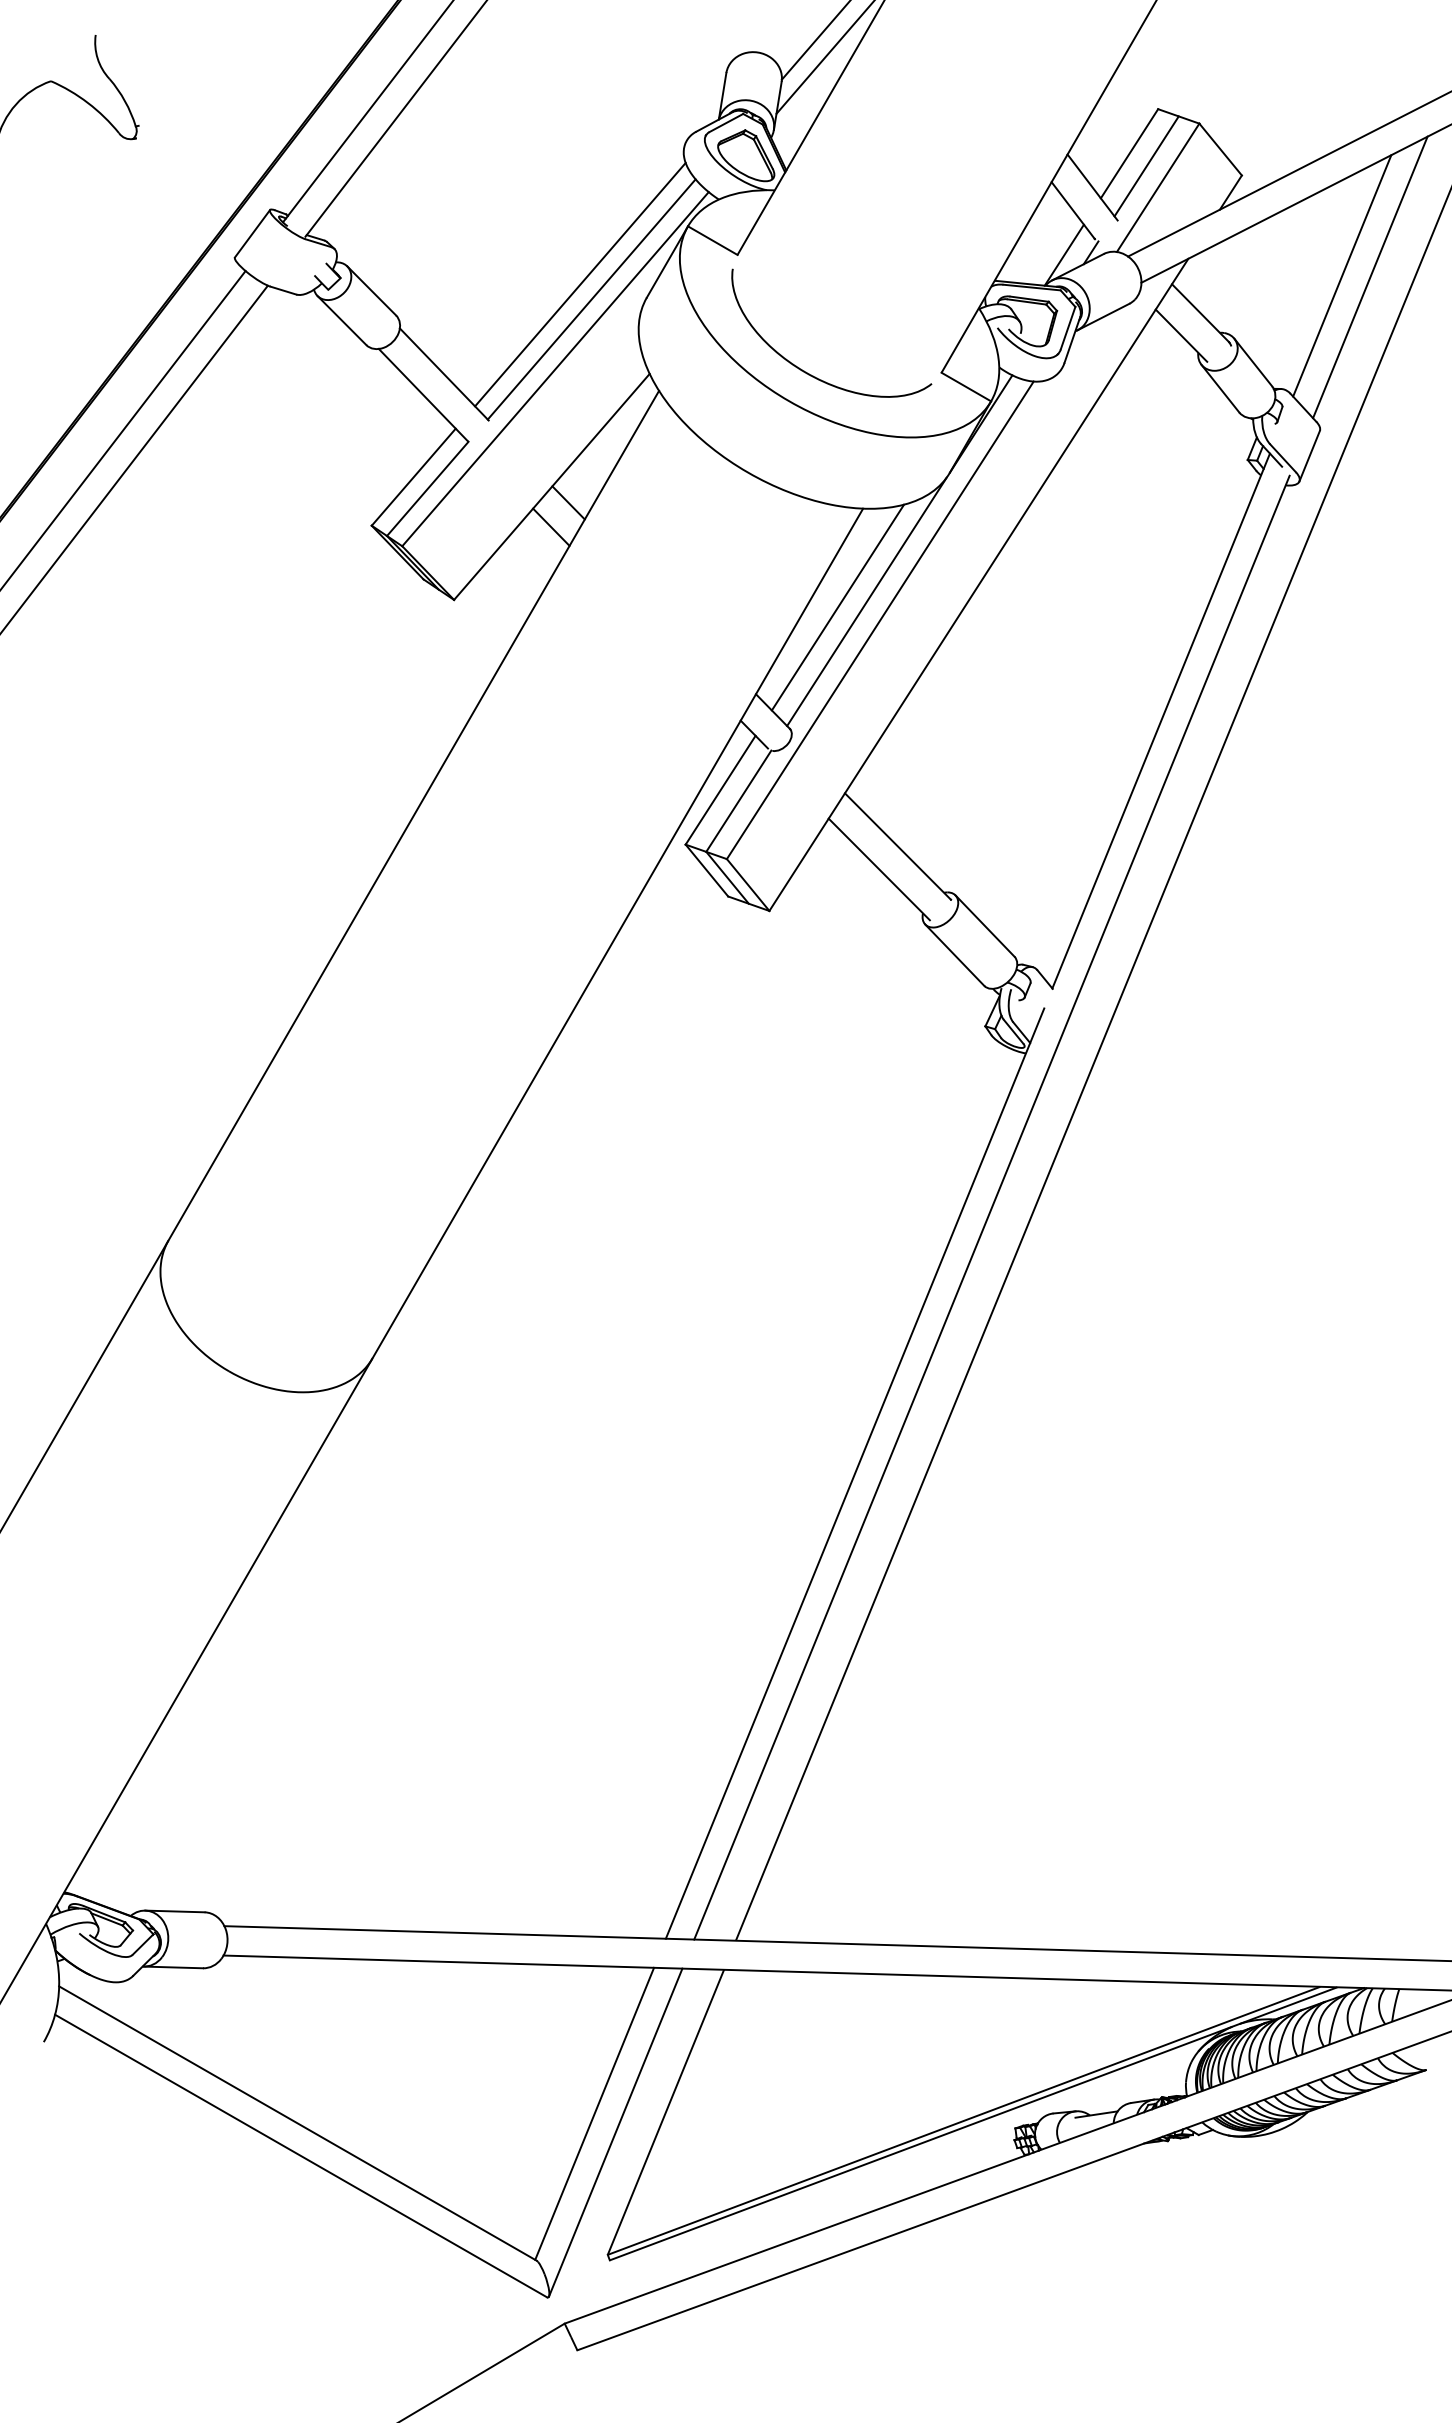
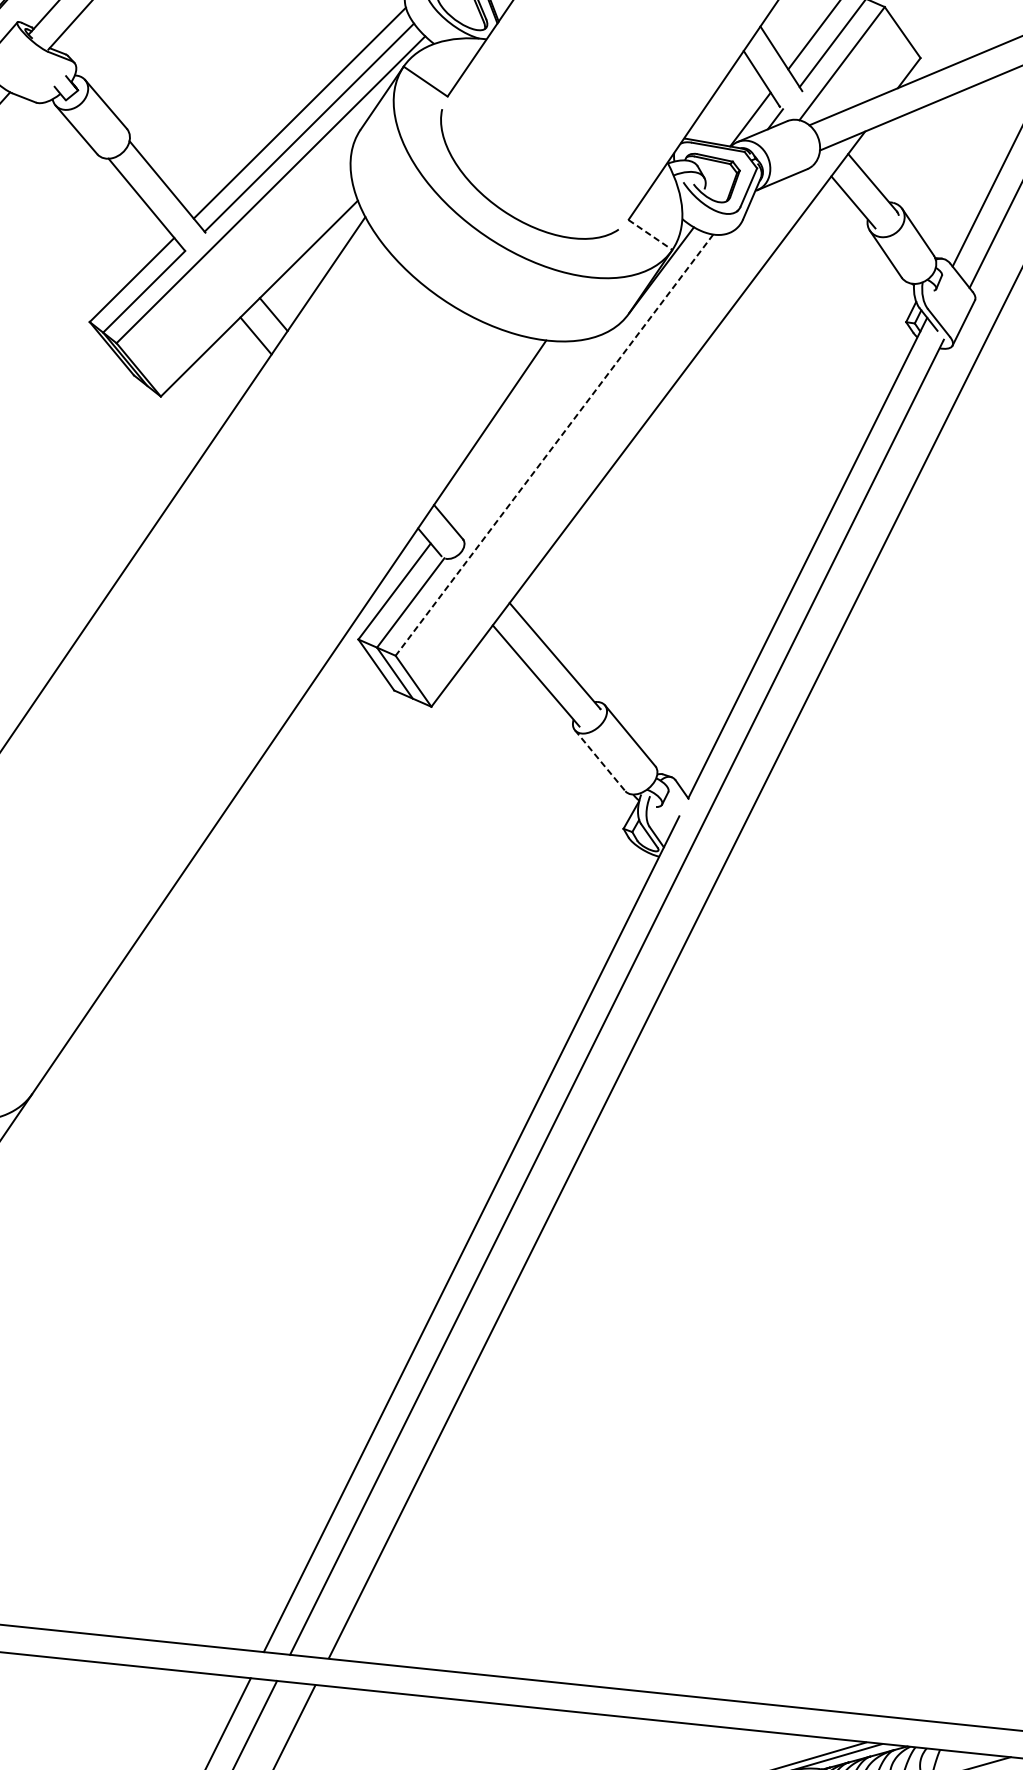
line: (966, 387) -> (650, 235), solid -> dashed
line: (866, 601) -> (542, 426), removed
line: (837, 607) -> (515, 430), removed
line: (880, 620) -> (554, 445), solid -> dashed
line: (954, 955) -> (599, 760), solid -> dashed

